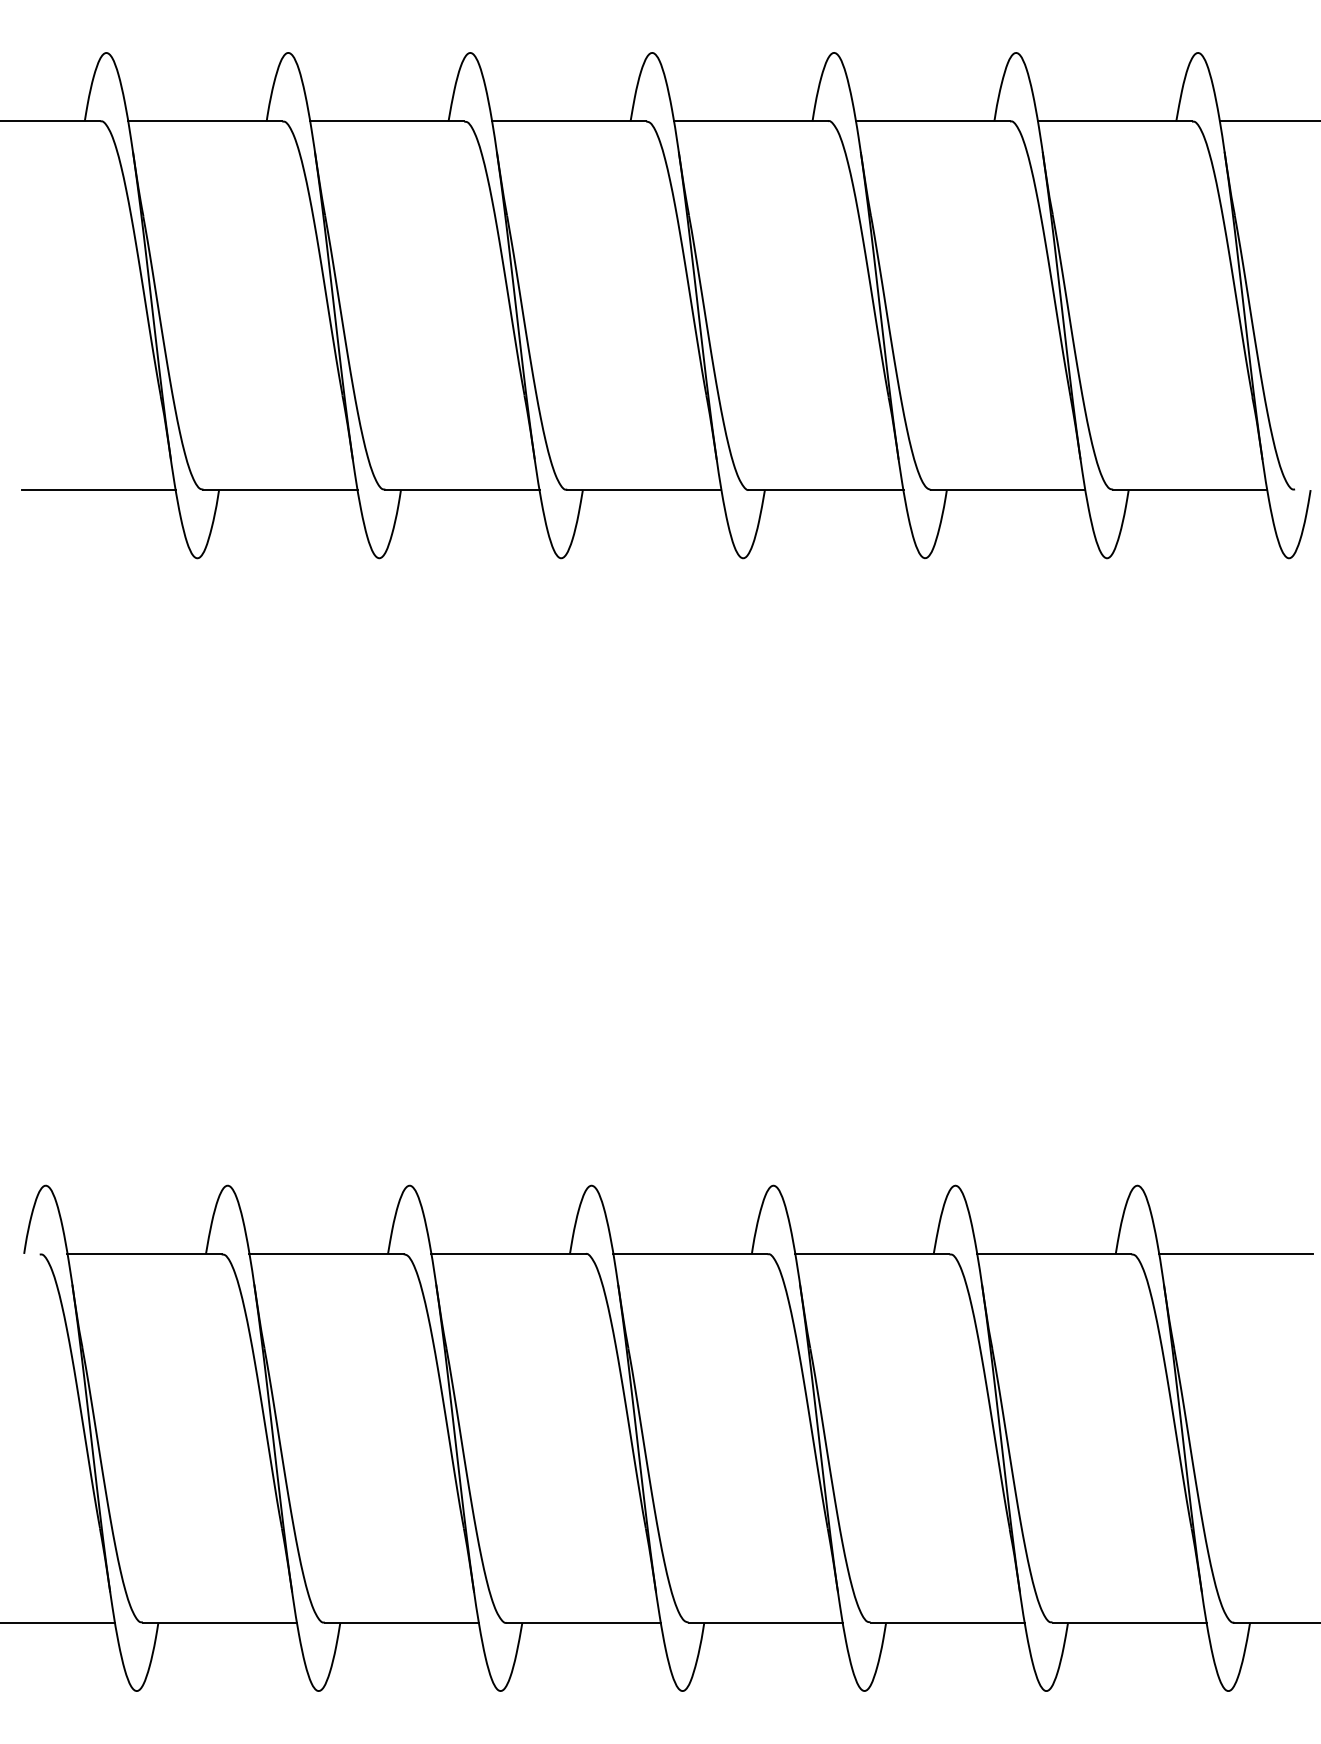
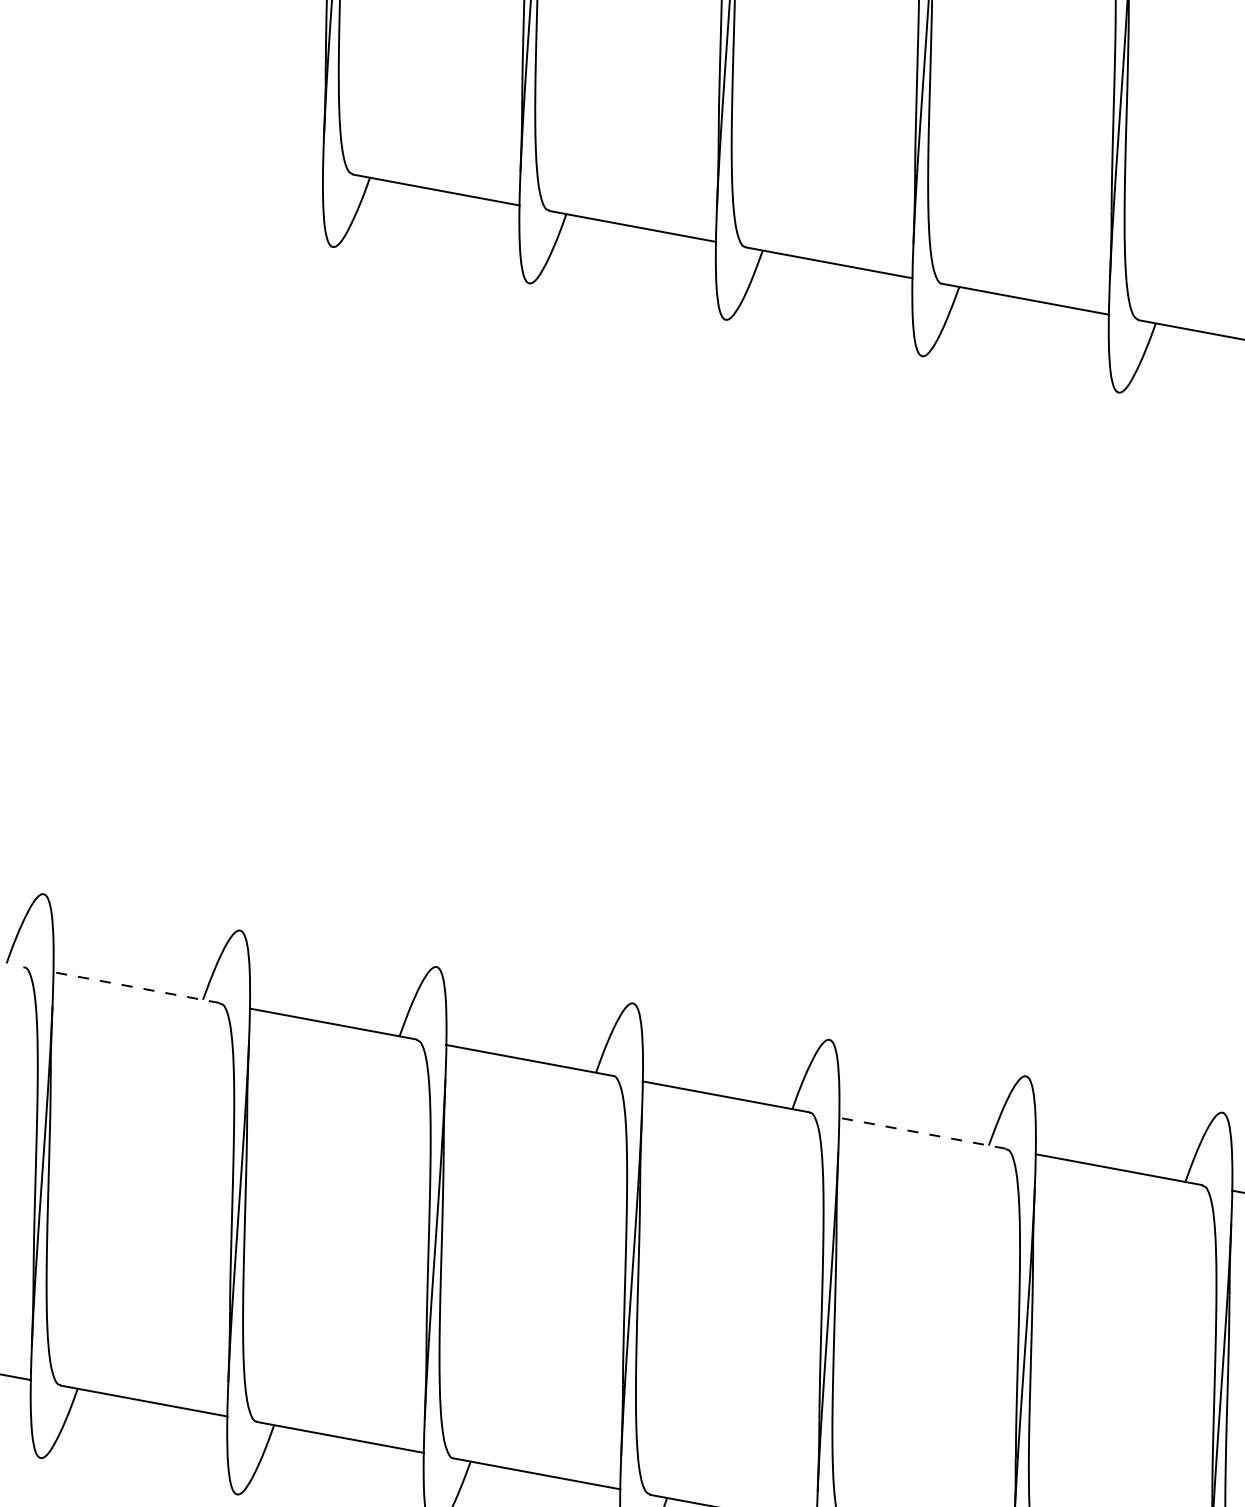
line: (98, 490) -> (239, 154), removed
line: (144, 1253) -> (136, 987), solid -> dashed
line: (871, 1253) -> (921, 1132), solid -> dashed

